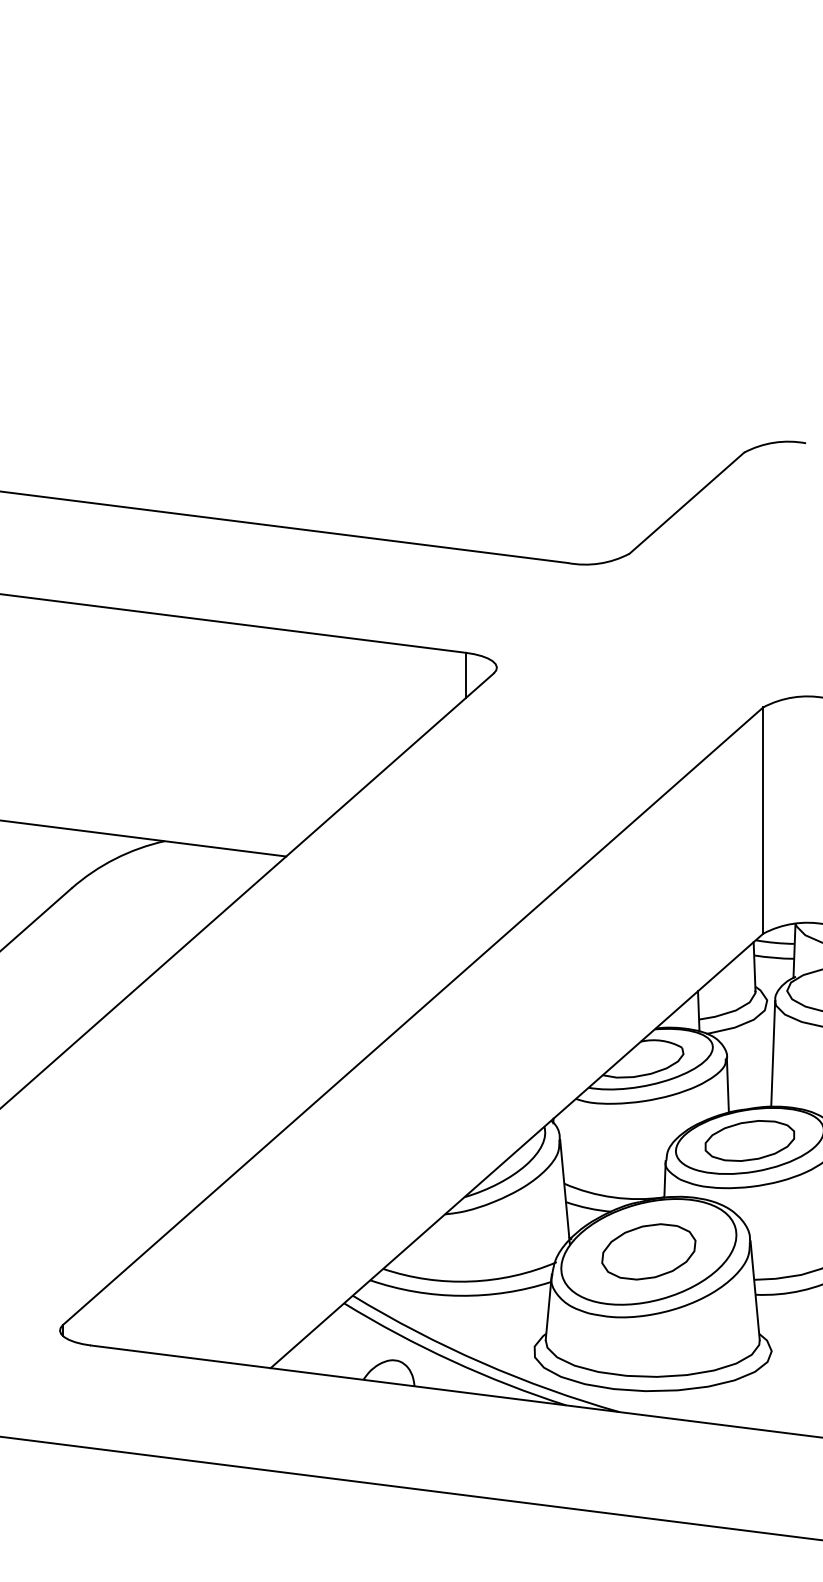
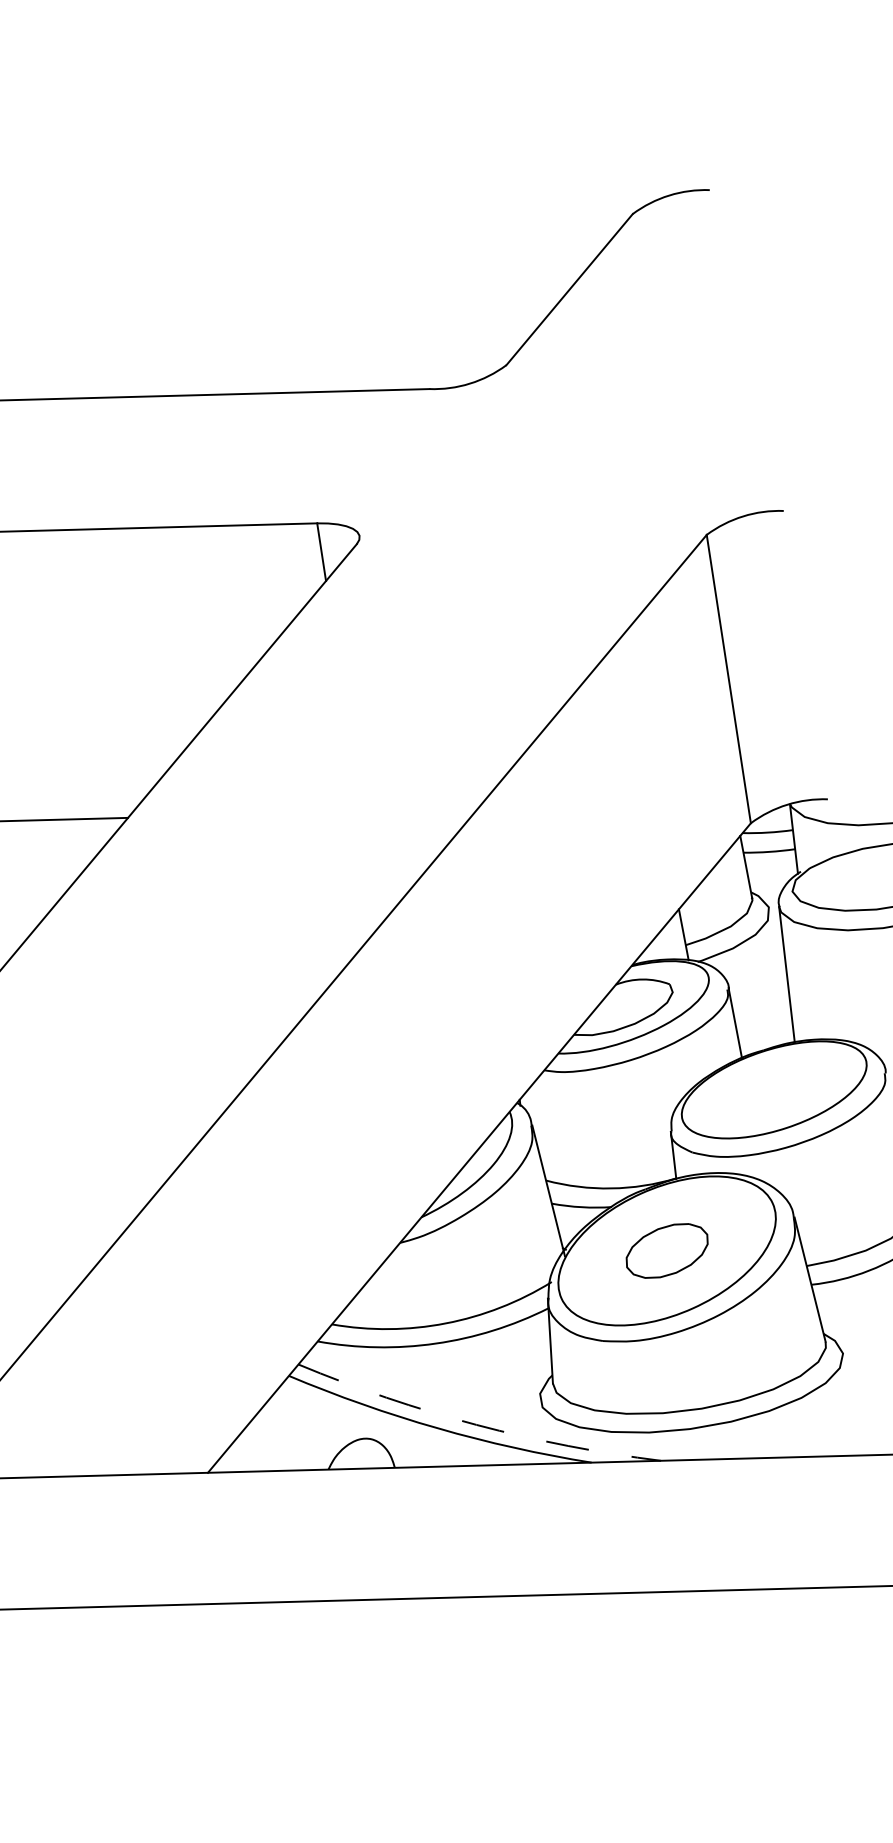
part: (749, 1140) -> (773, 1089), removed
part: (648, 1251) -> (666, 1250), size x0.7
arc: (482, 1362) -> (476, 1424), solid -> dashed

